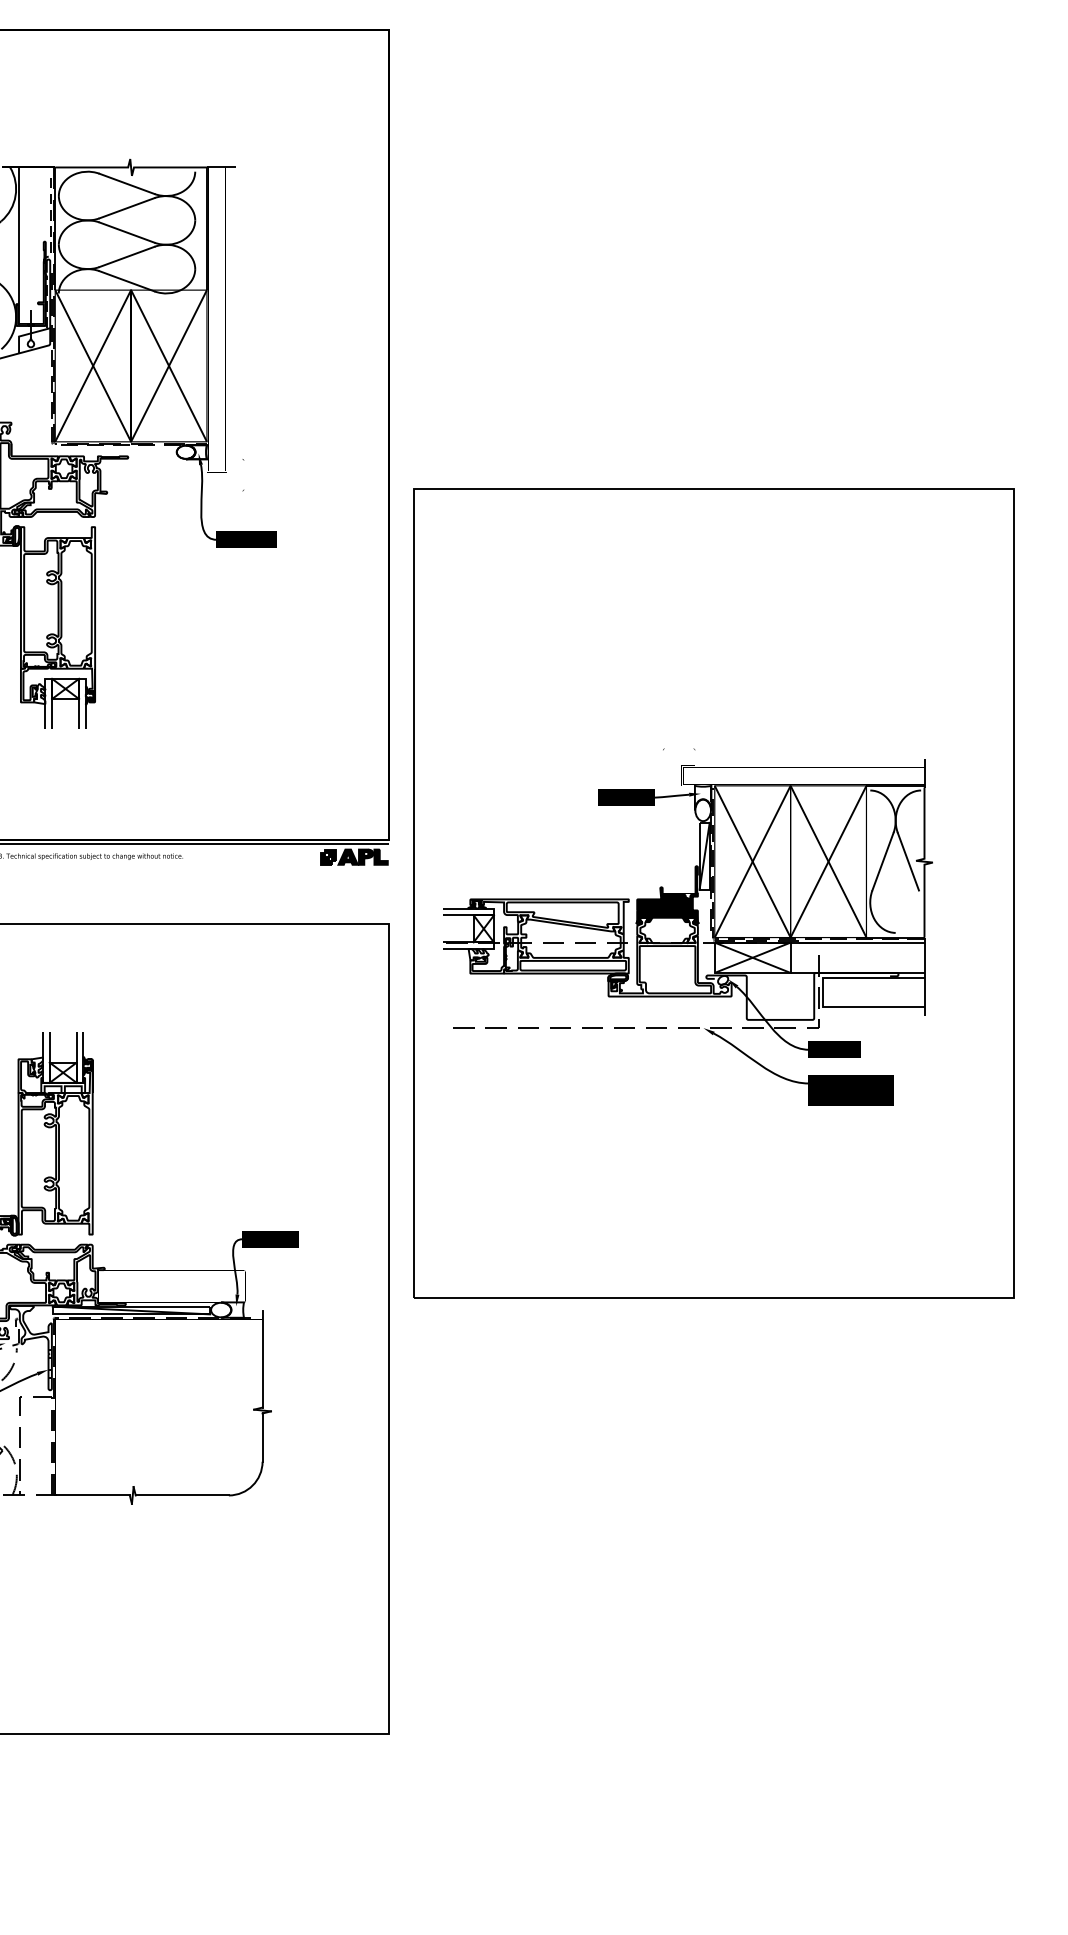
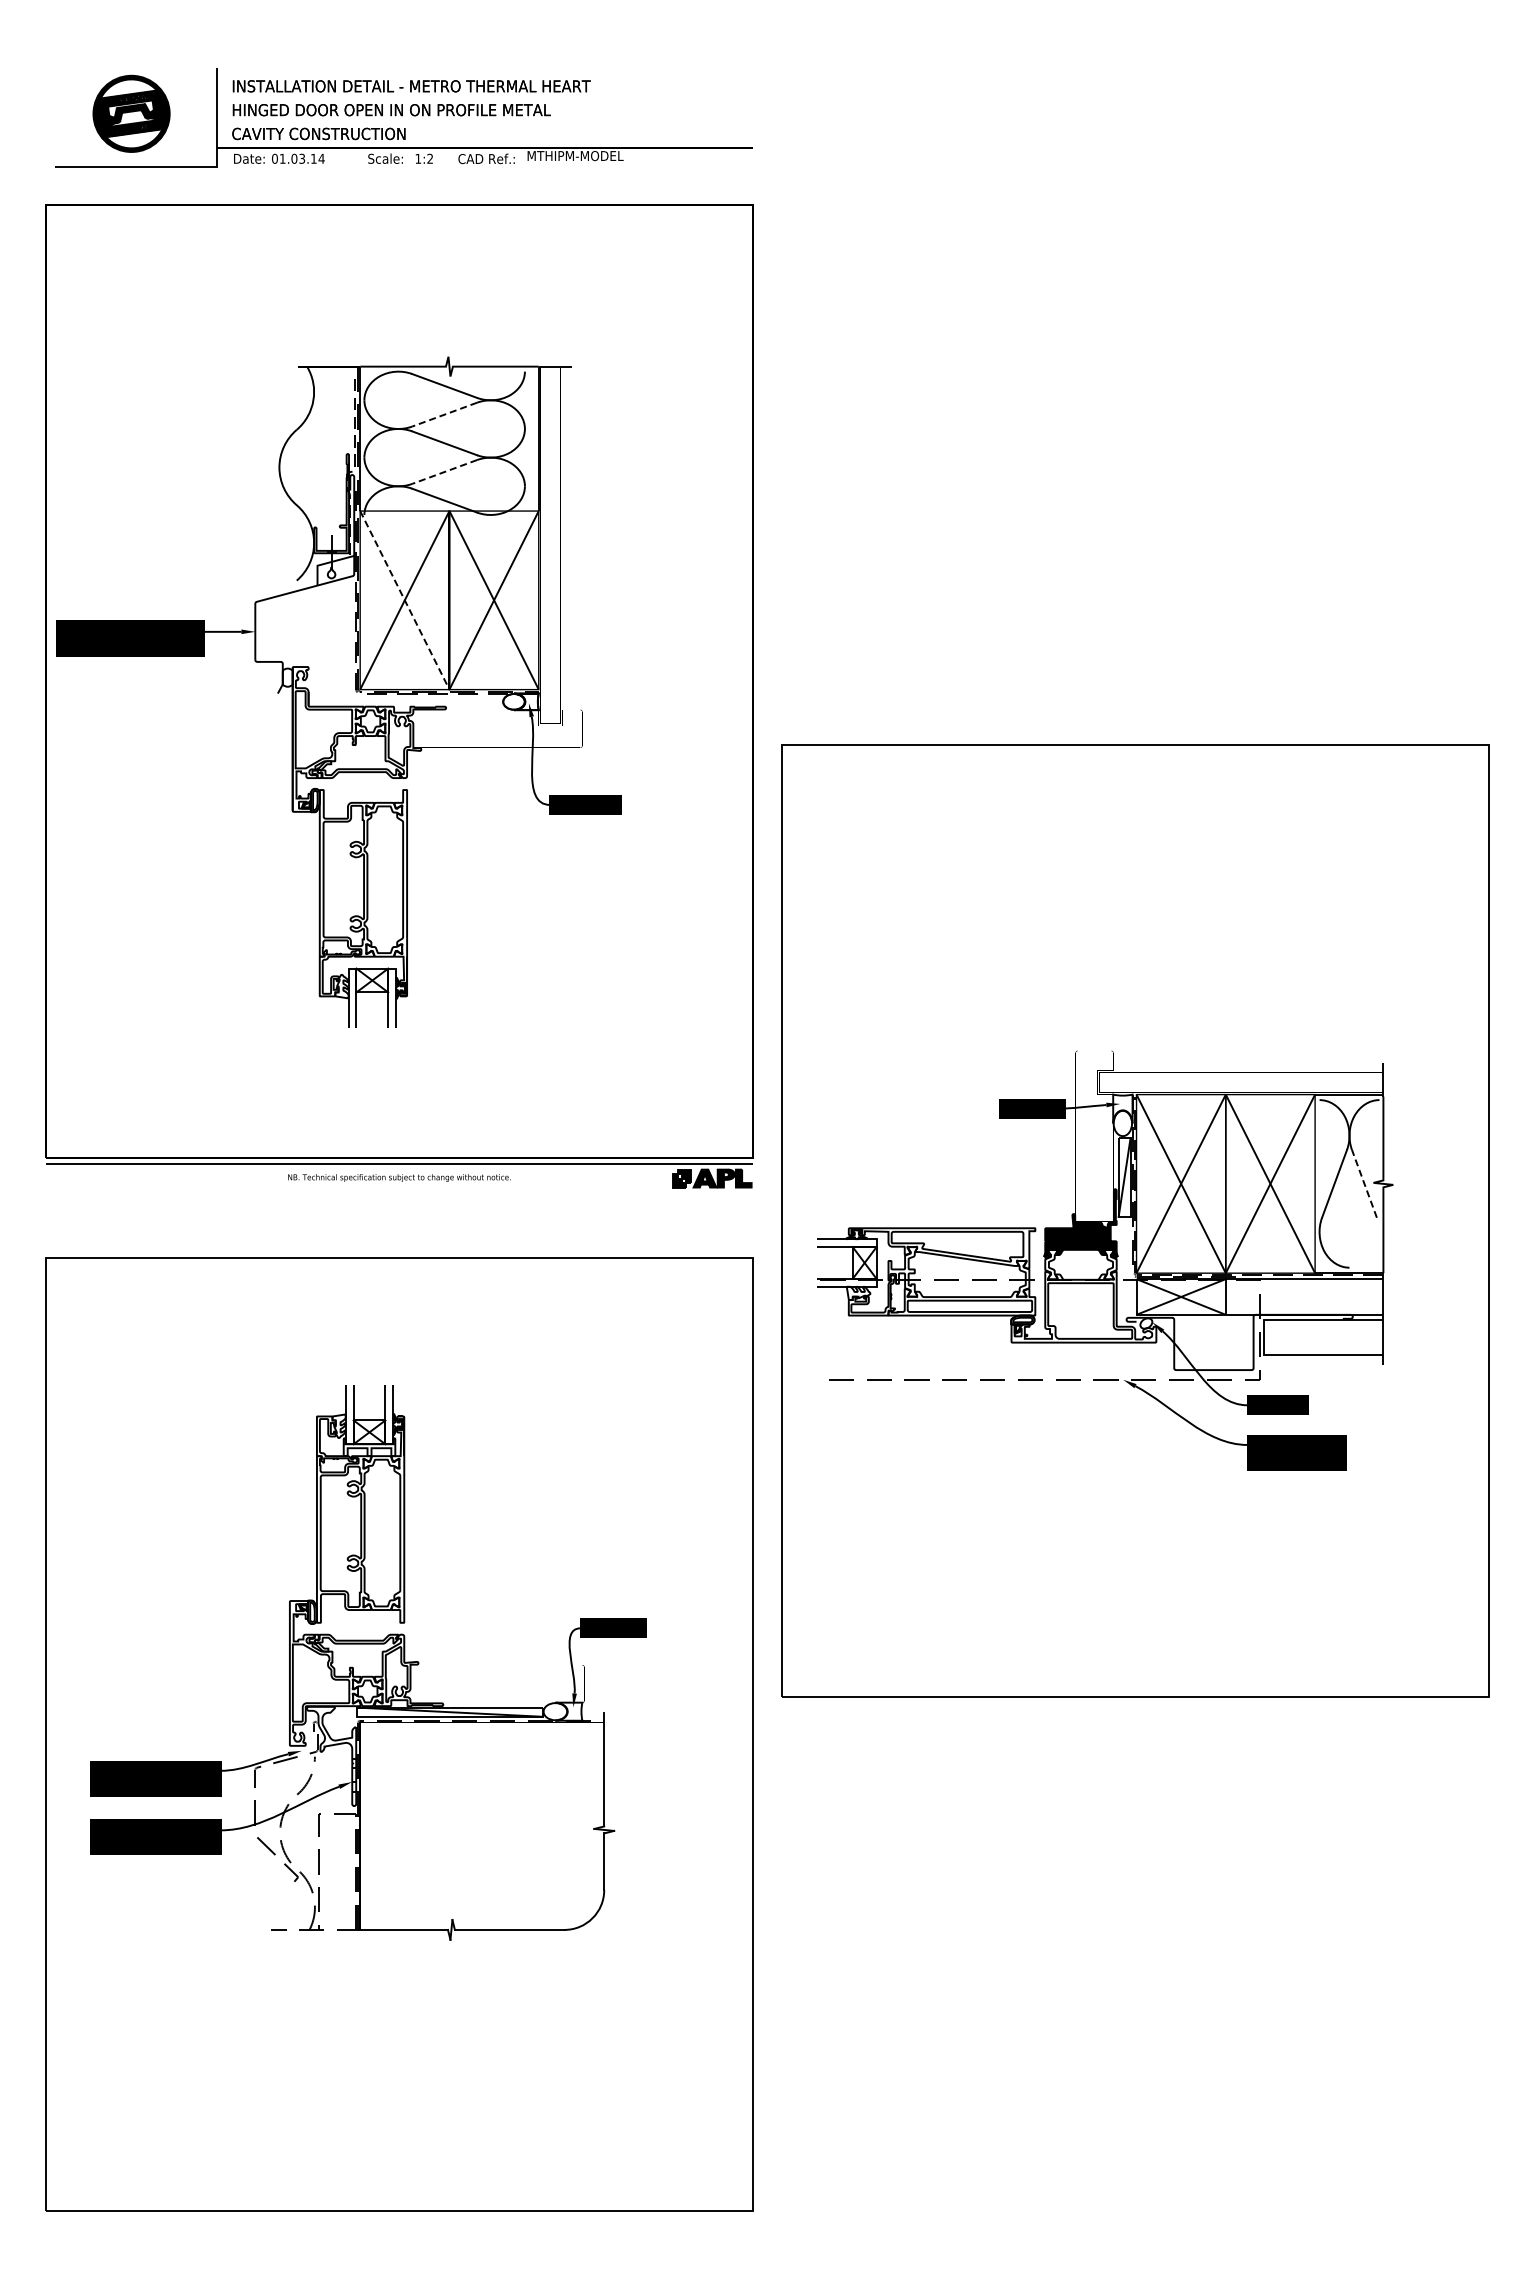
line: (126, 208) -> (444, 414), solid -> dashed
line: (19, 245) -> (317, 458), removed
line: (126, 256) -> (444, 471), solid -> dashed
line: (92, 366) -> (404, 600), solid -> dashed
line: (908, 861) -> (1364, 1183), solid -> dashed

